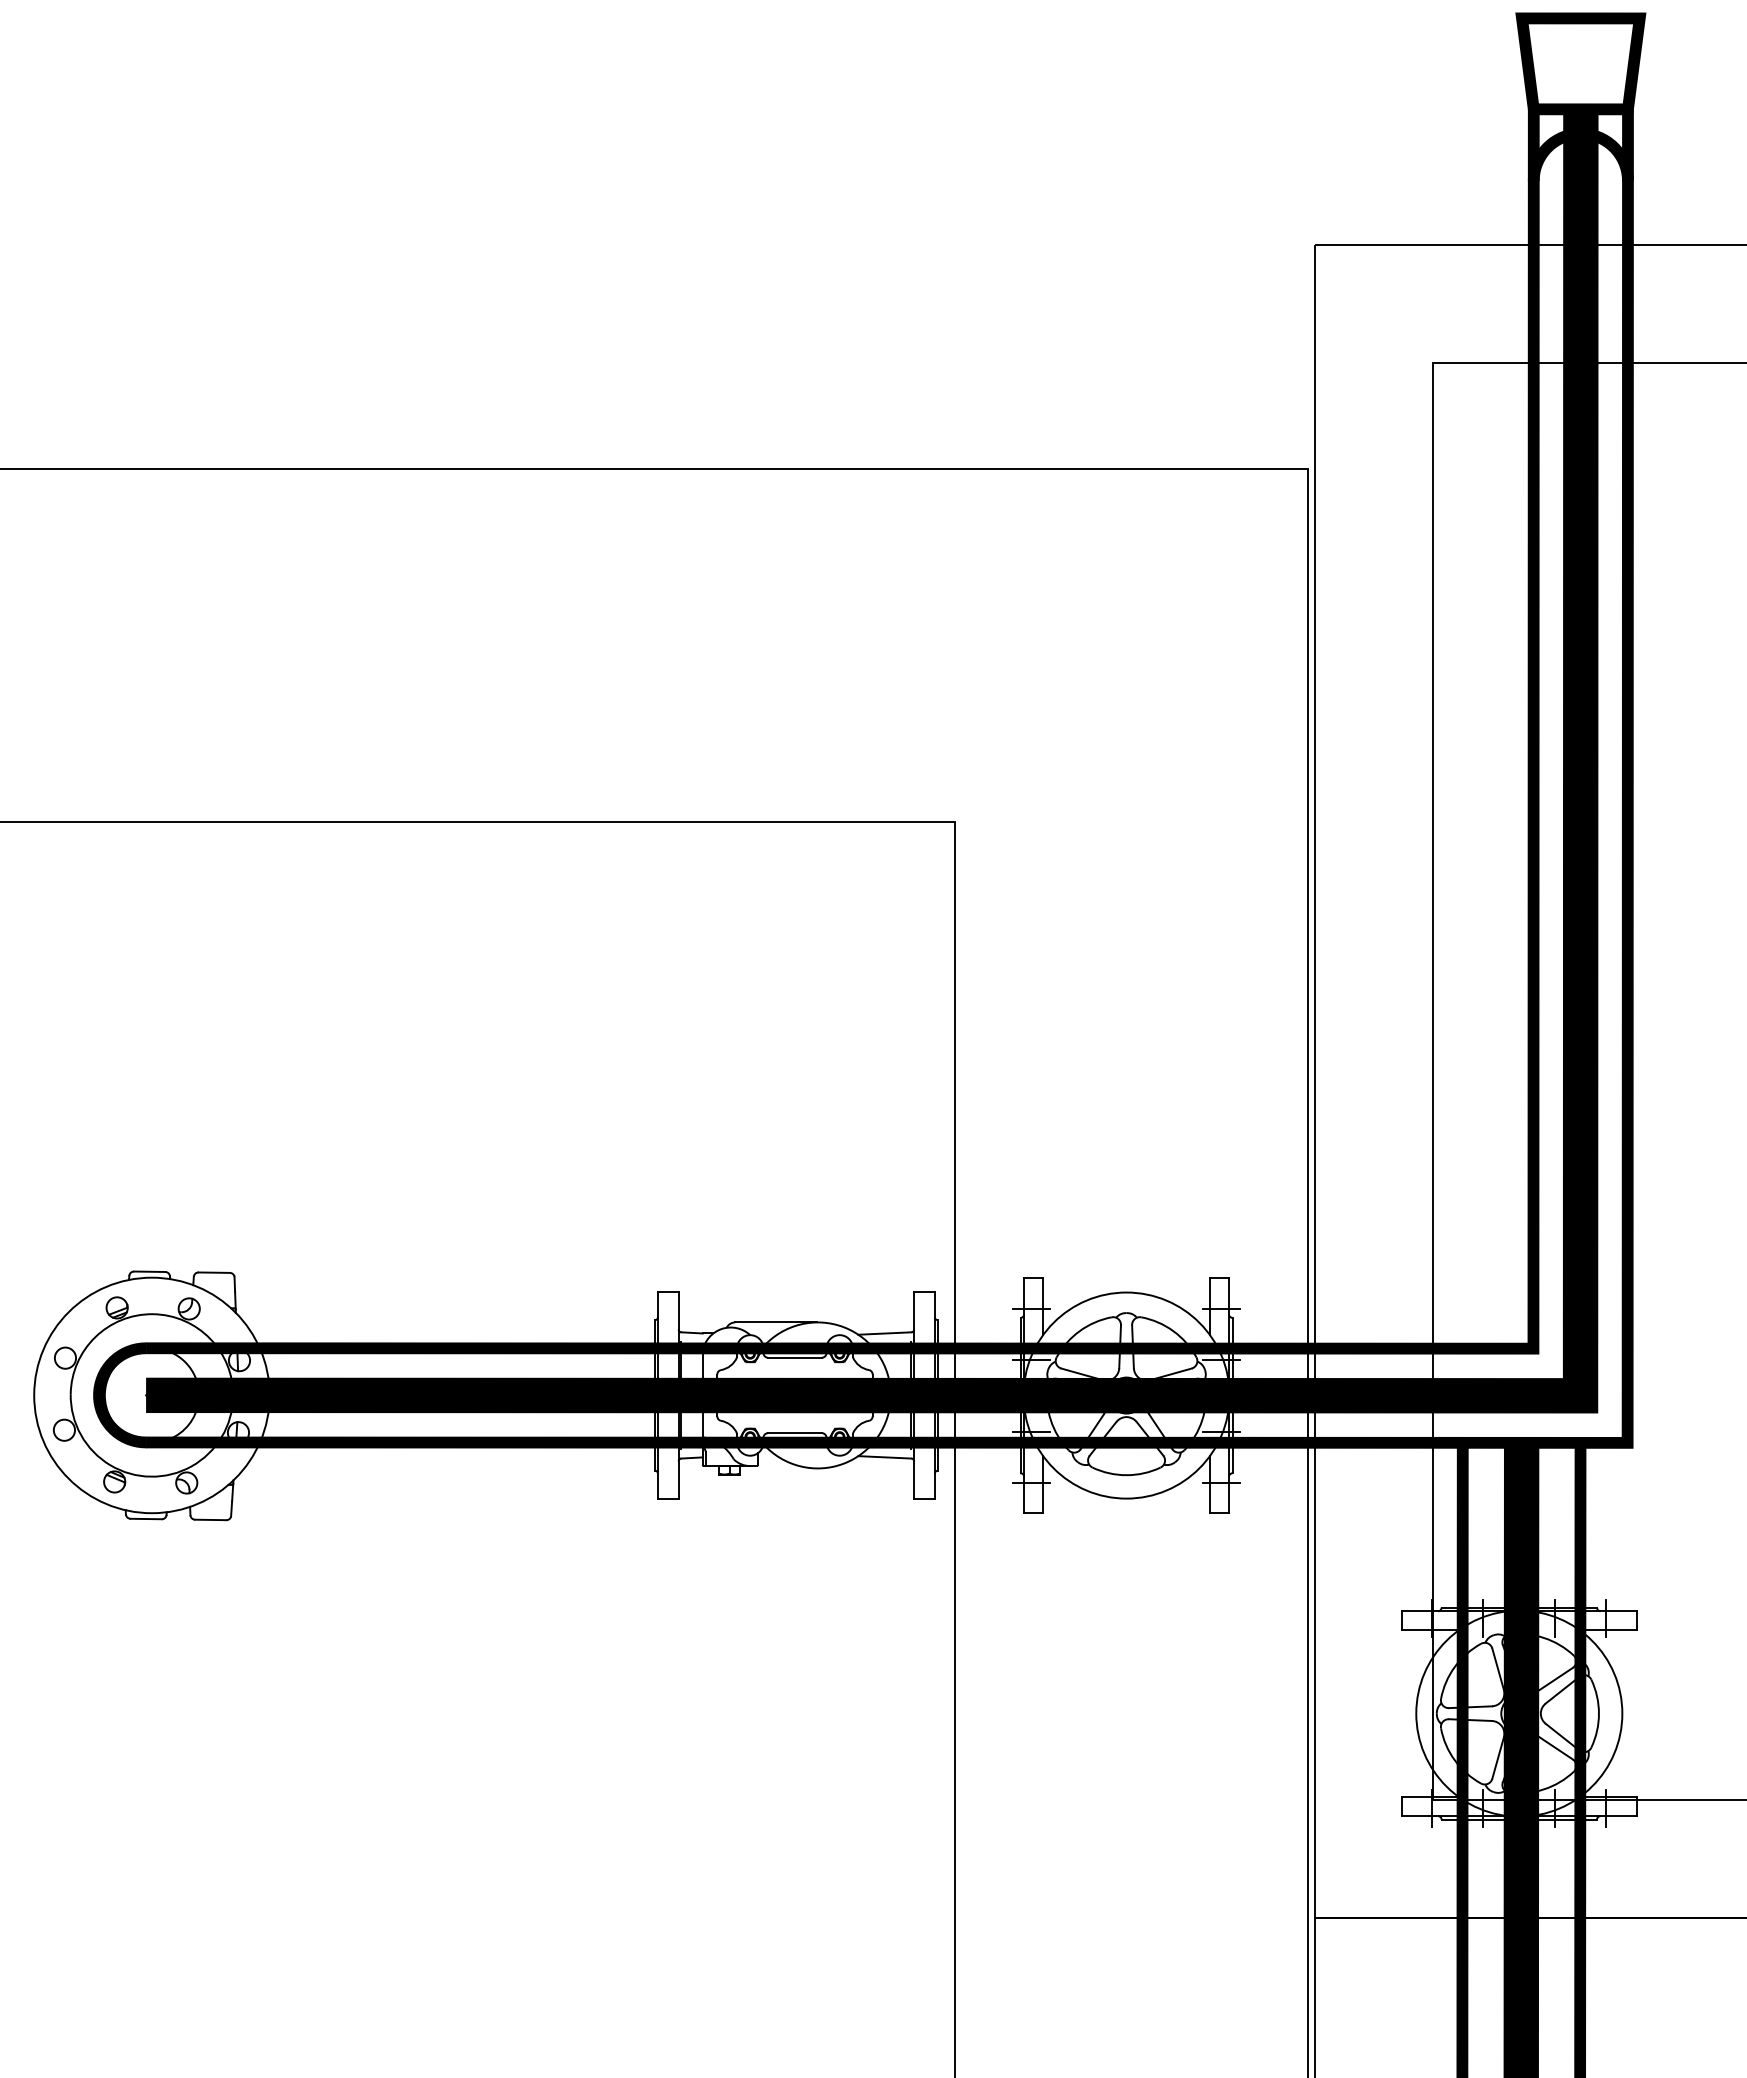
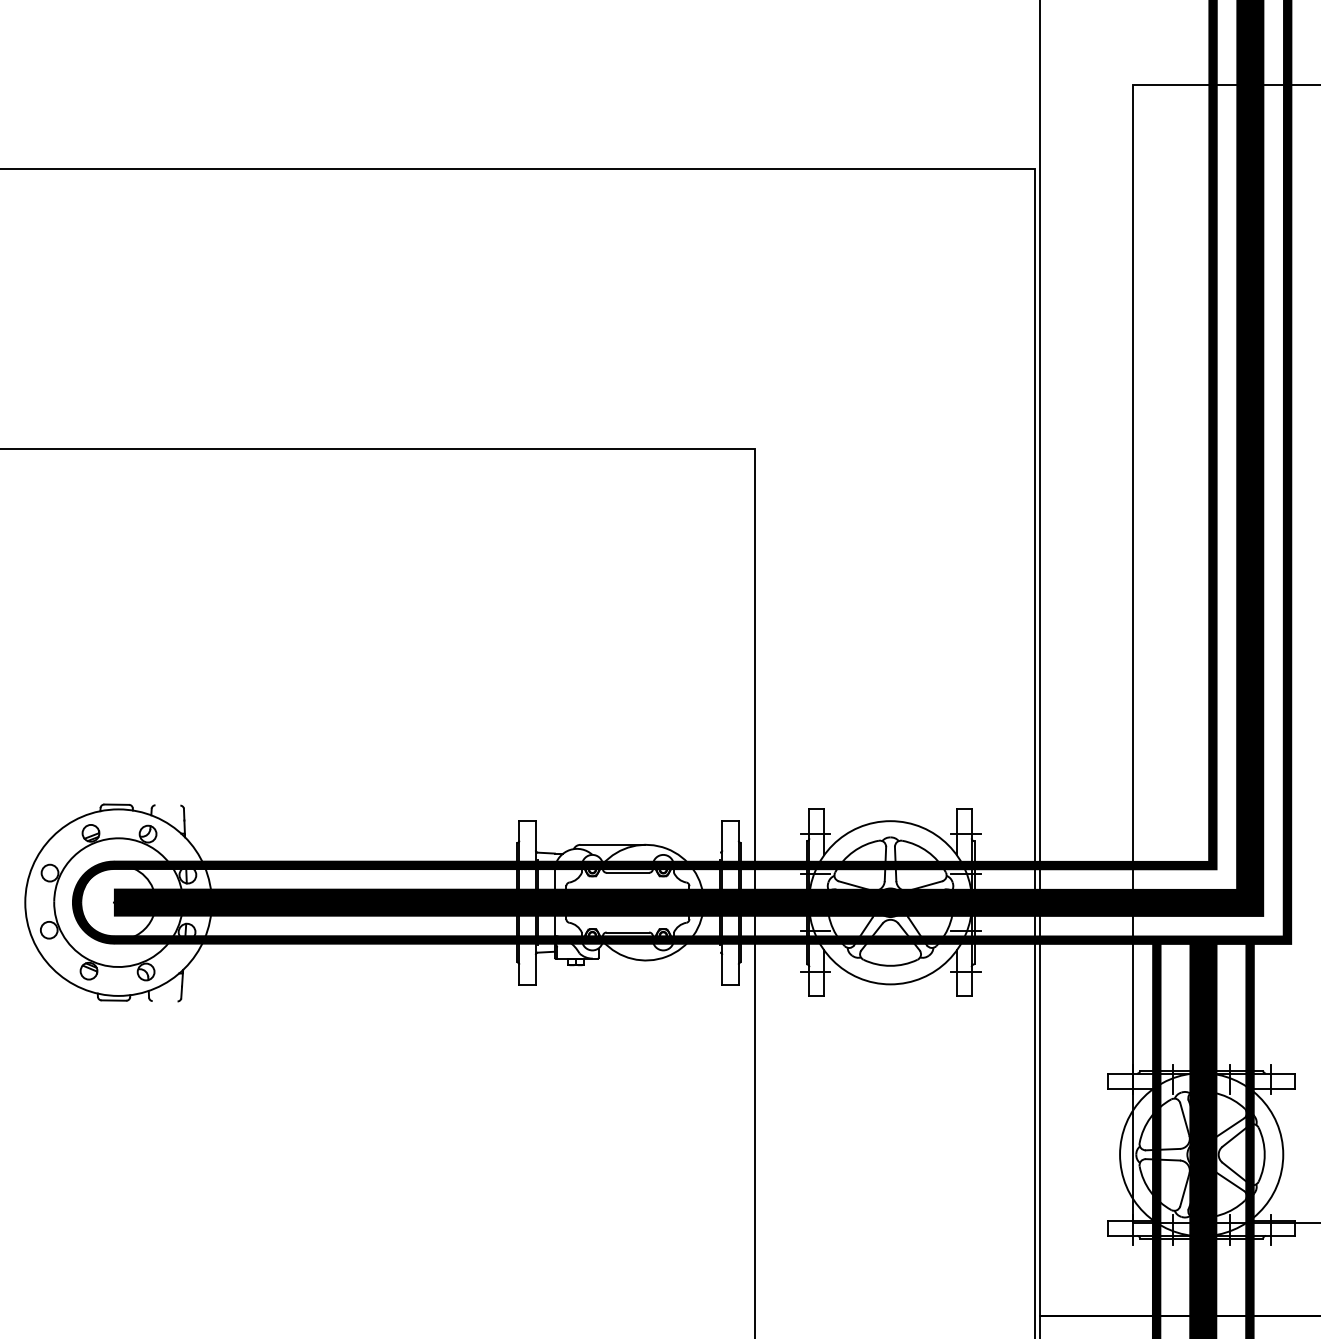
line: (213, 1272) -> (167, 805), removed
line: (884, 1333) -> (698, 853), removed
line: (884, 1457) -> (698, 951), removed
line: (210, 1519) -> (164, 1000), removed

